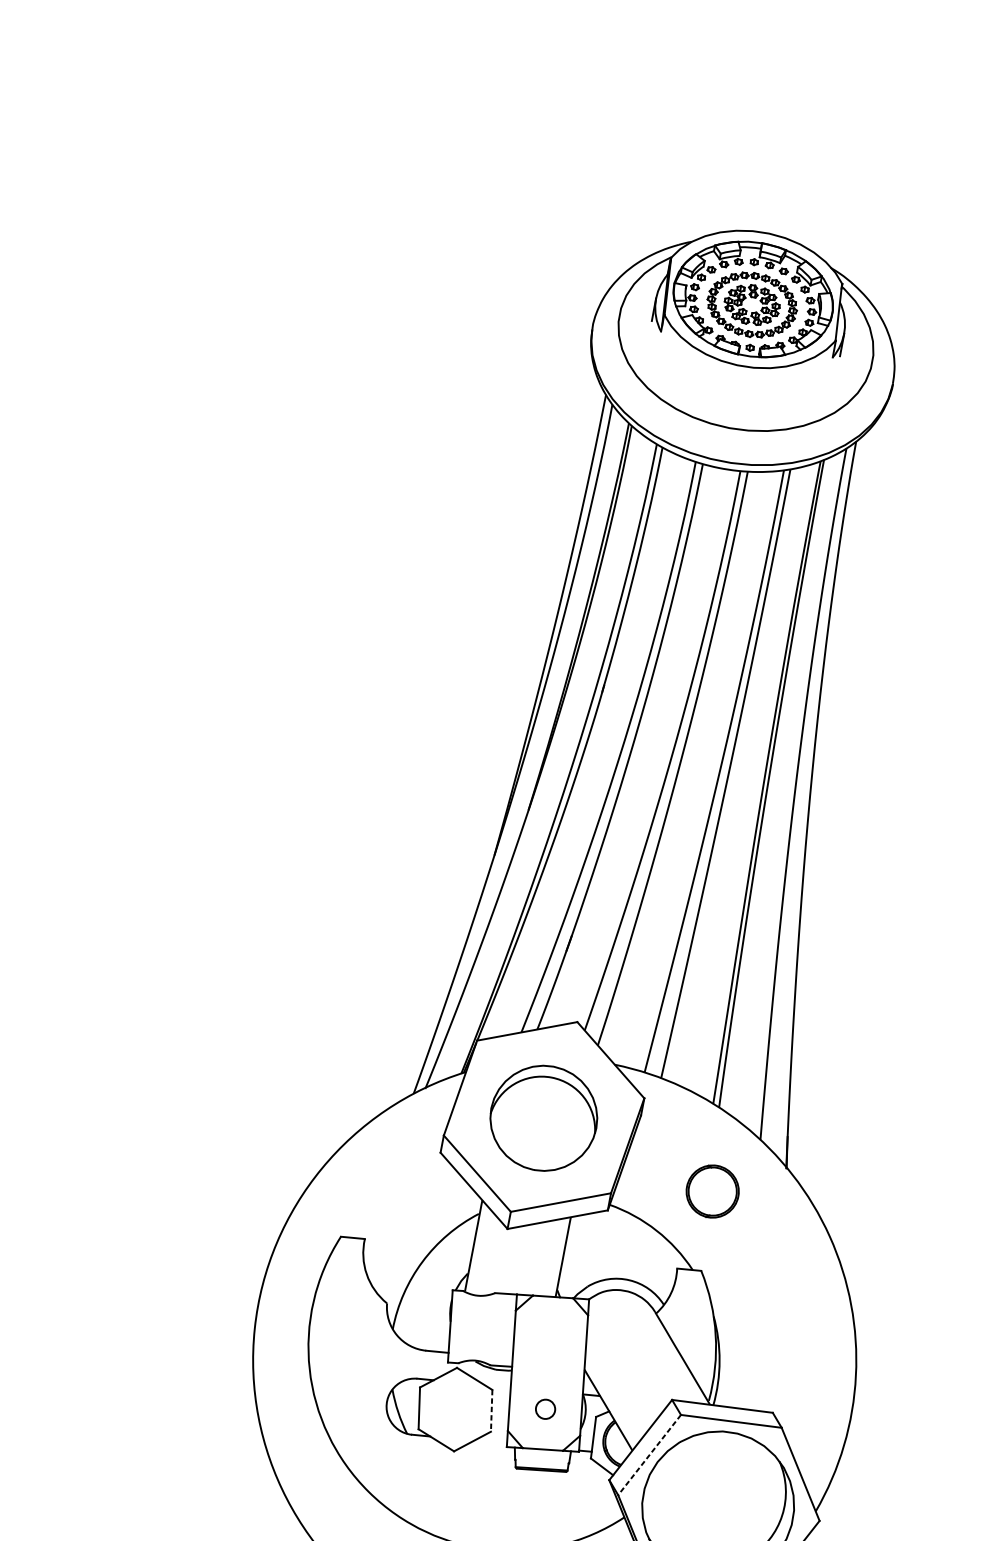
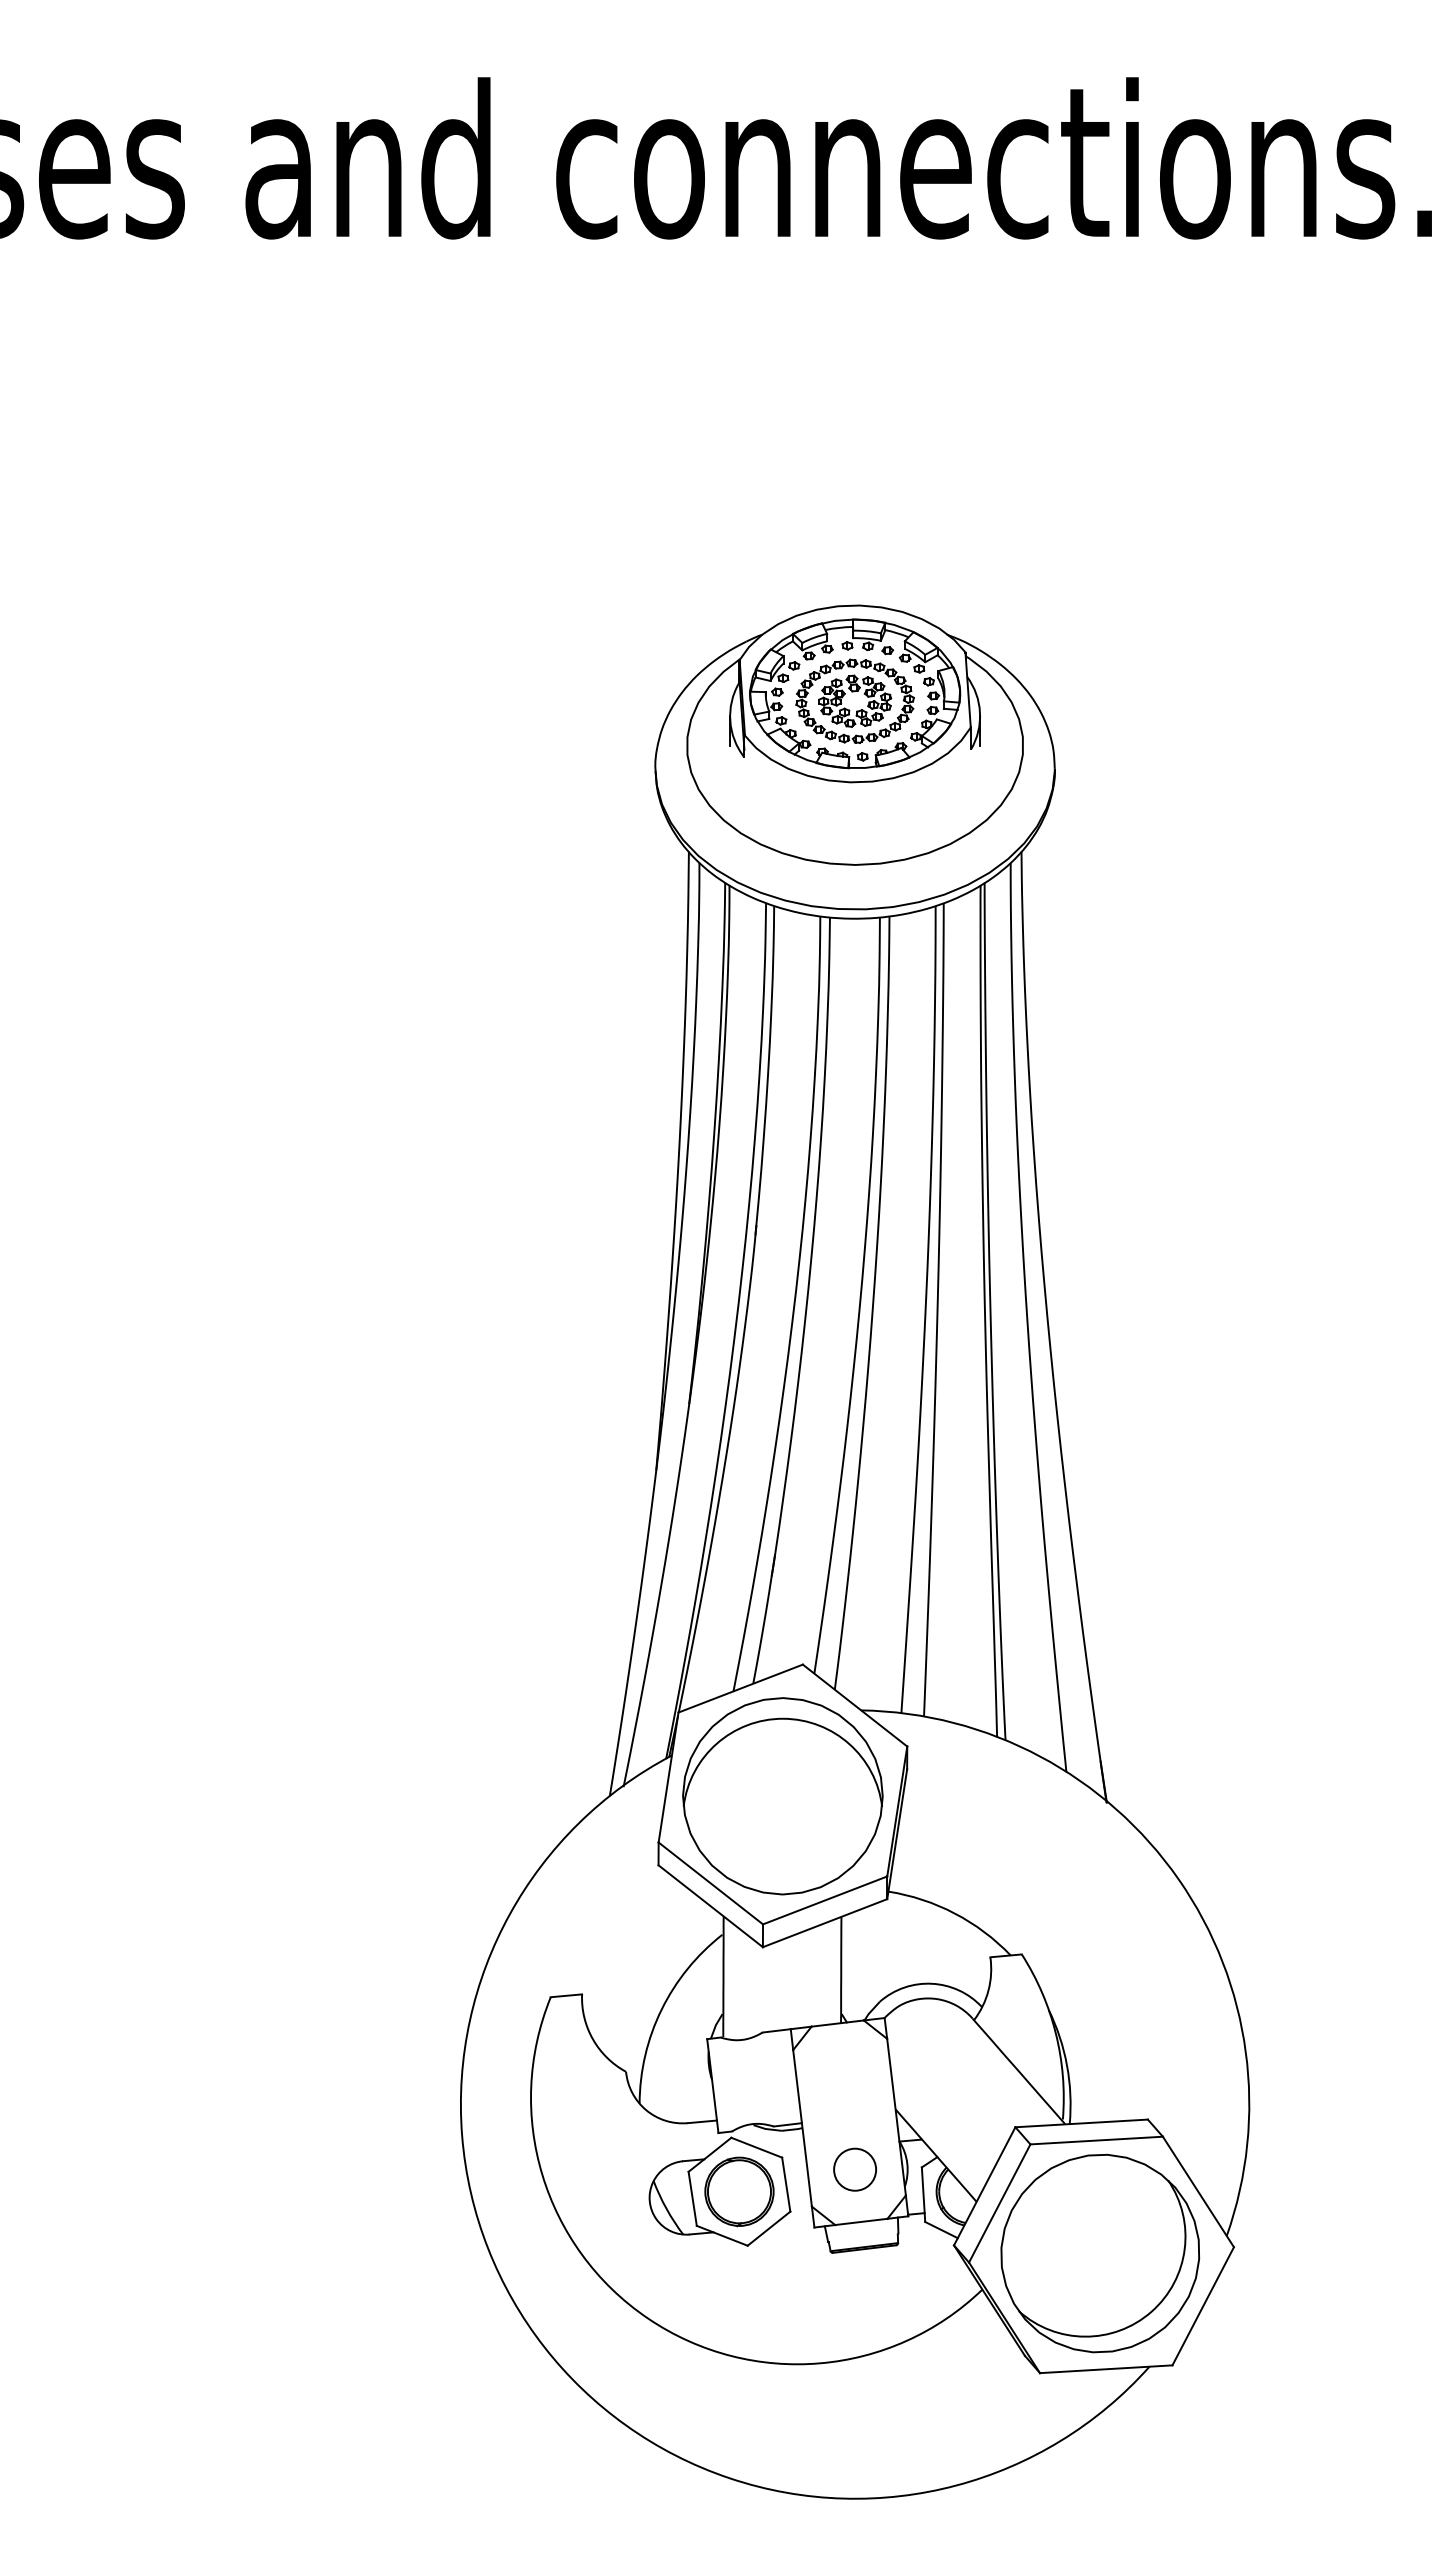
part: (543, 1118) -> (782, 1796), size x1.43
part: (712, 1191) -> (739, 2191), moved
circle: (545, 1409) -> (855, 2169), size x1.67
line: (491, 1411) -> (786, 2185), dashed -> solid
line: (649, 1455) -> (999, 2203), dashed -> solid

